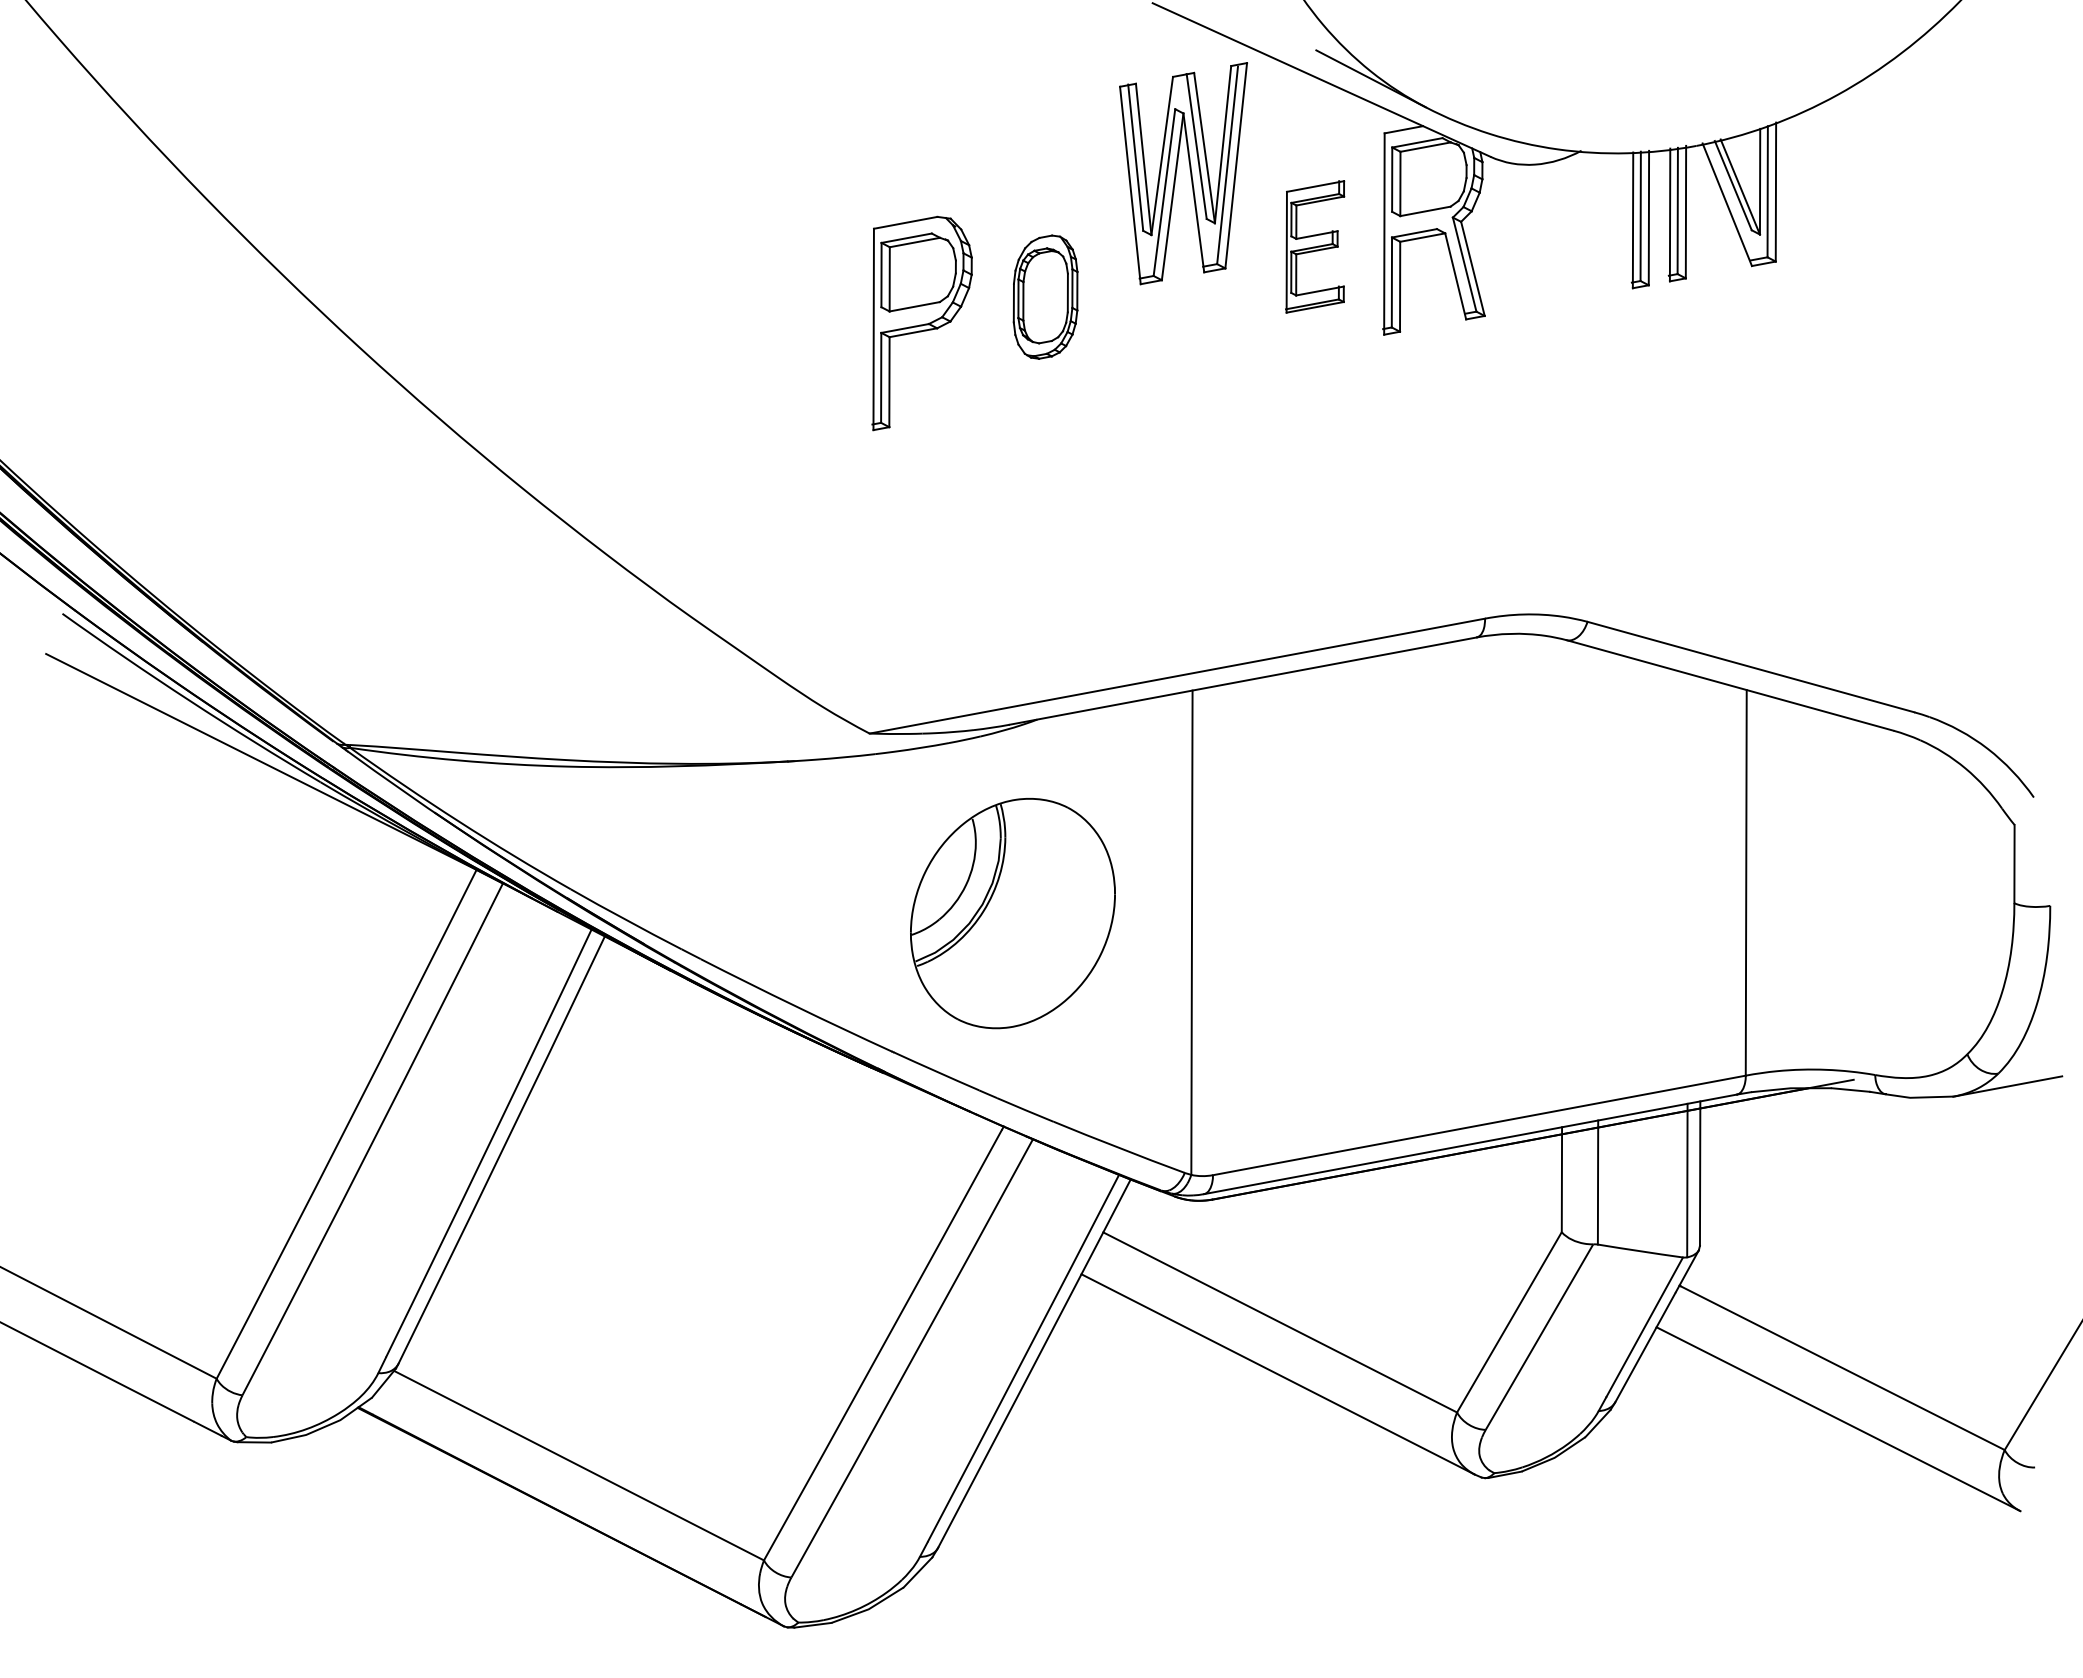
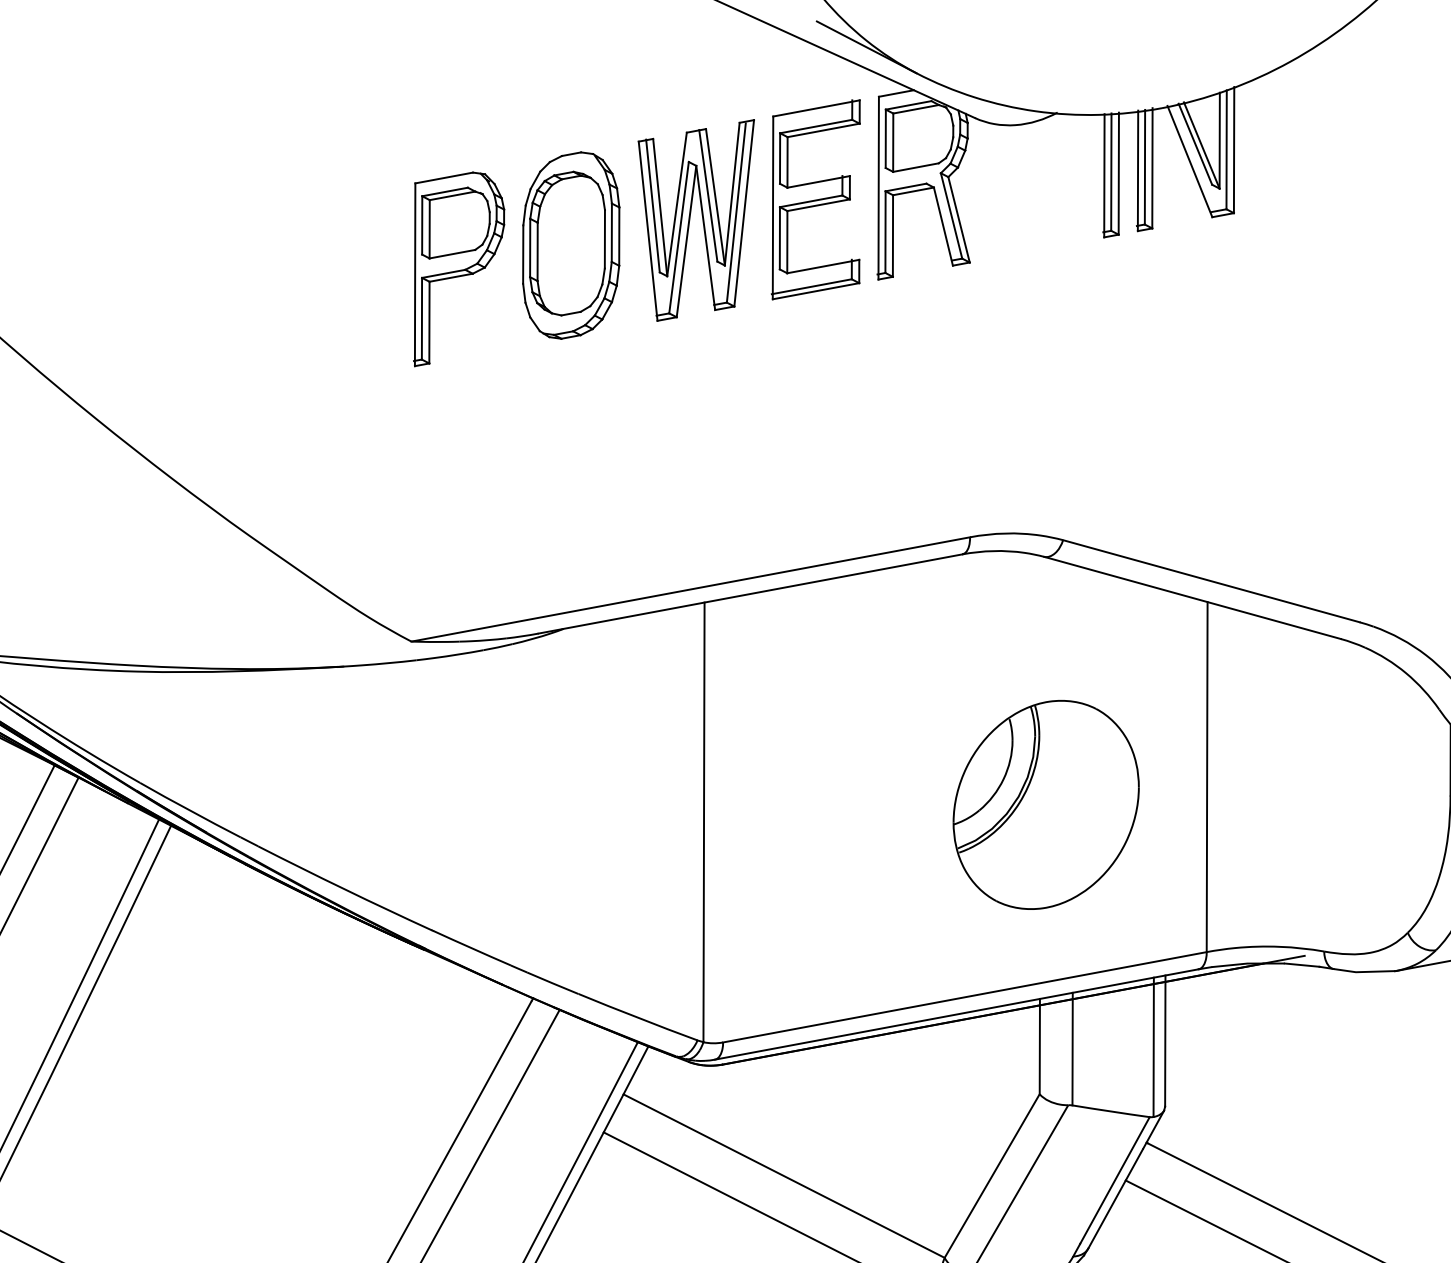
part: (1176, 173) -> (689, 220), moved
part: (1314, 246) -> (815, 199), size x1.67
part: (1045, 296) -> (571, 244), size x1.67
part: (1012, 913) -> (1045, 804), moved

